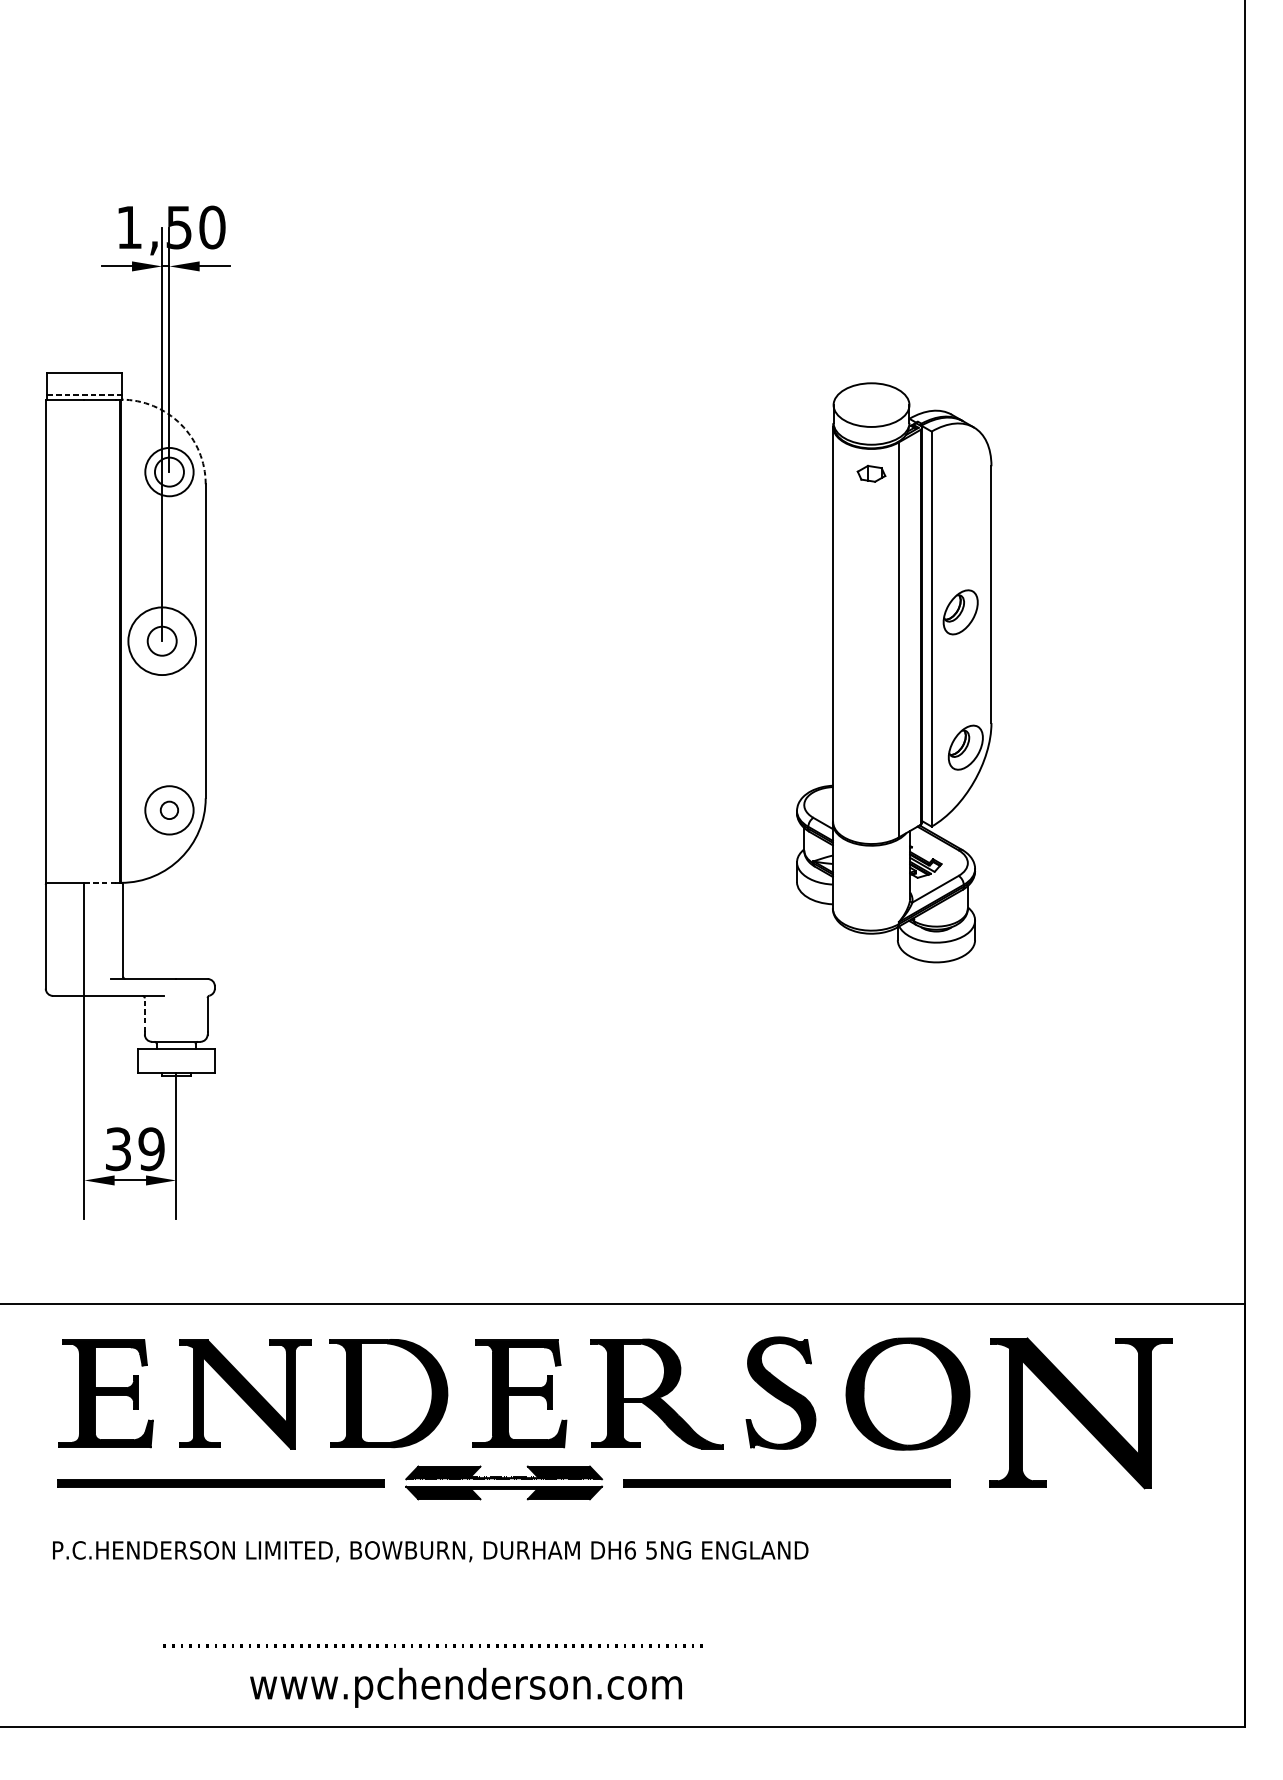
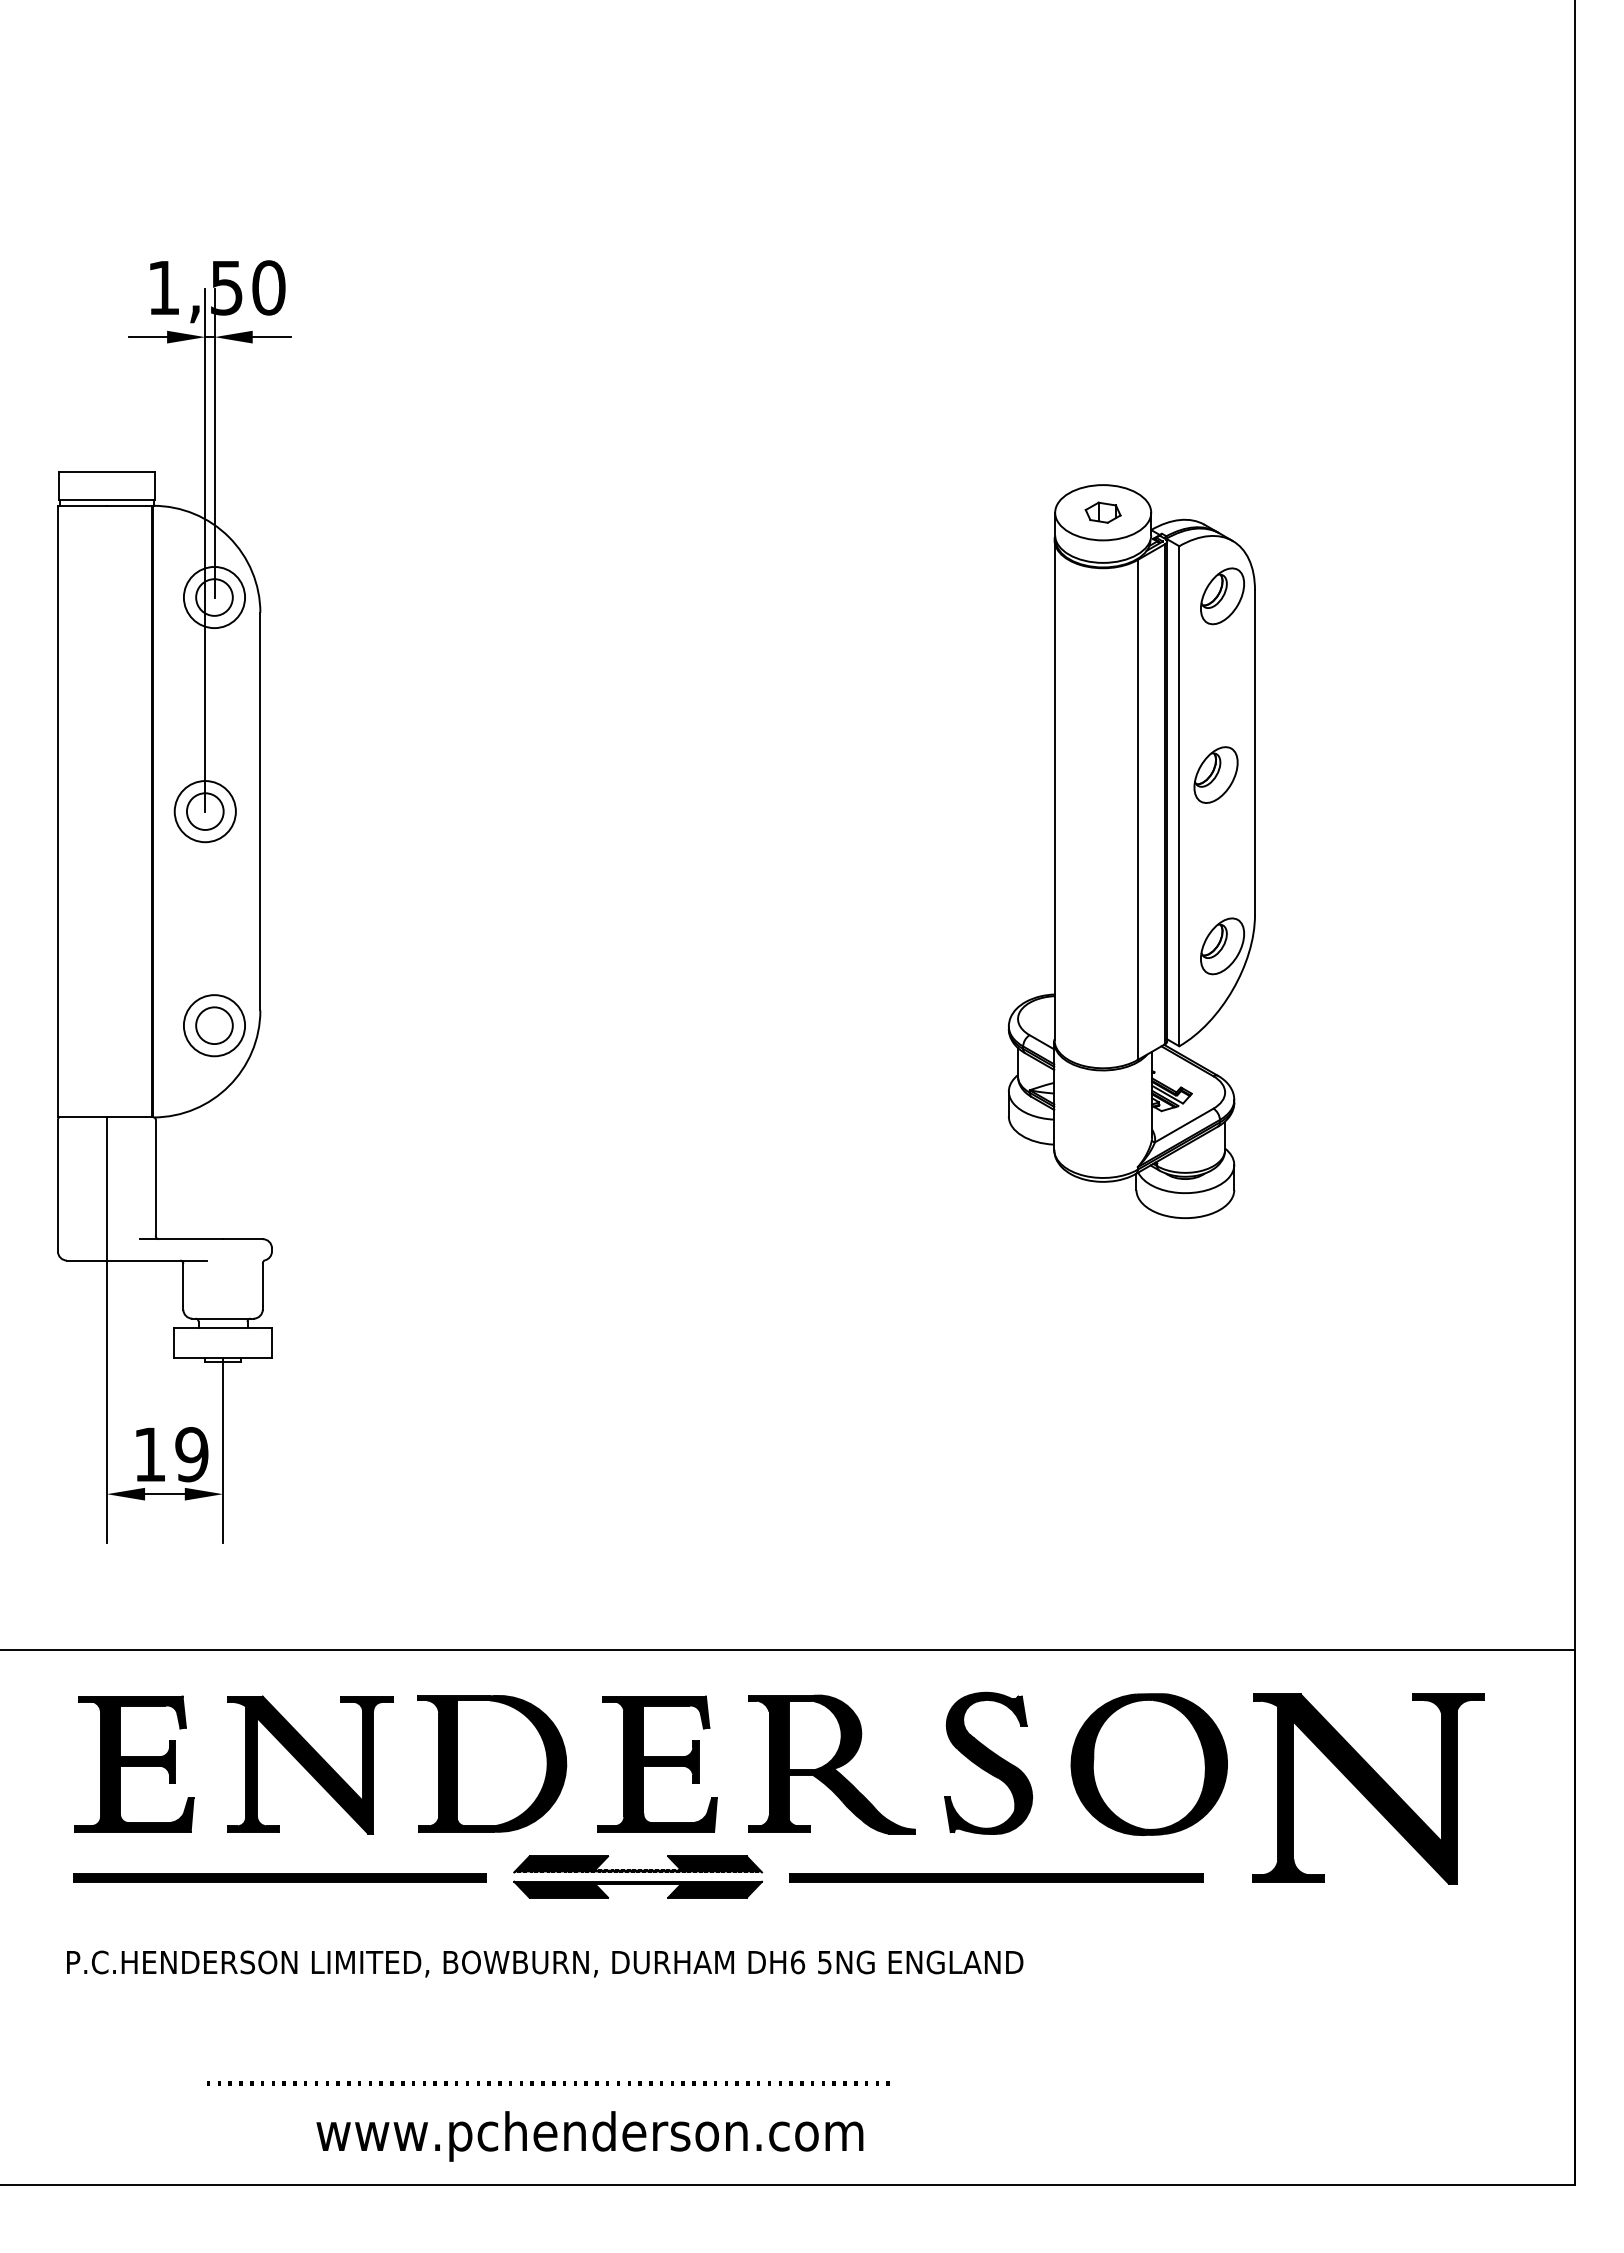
line: (84, 394) -> (106, 499), dashed -> solid
arc: (181, 424) -> (229, 537), dashed -> solid
part: (965, 471) -> (1222, 596), added
part: (870, 473) -> (1102, 512), moved
circle: (161, 641) -> (204, 811), size x0.71
circle: (169, 810) -> (214, 1025), size x1.67
line: (99, 882) -> (126, 1117), dashed -> solid
line: (144, 1014) -> (183, 1284), dashed -> solid
text: (118, 1149) -> (149, 1454), 39 -> 19

